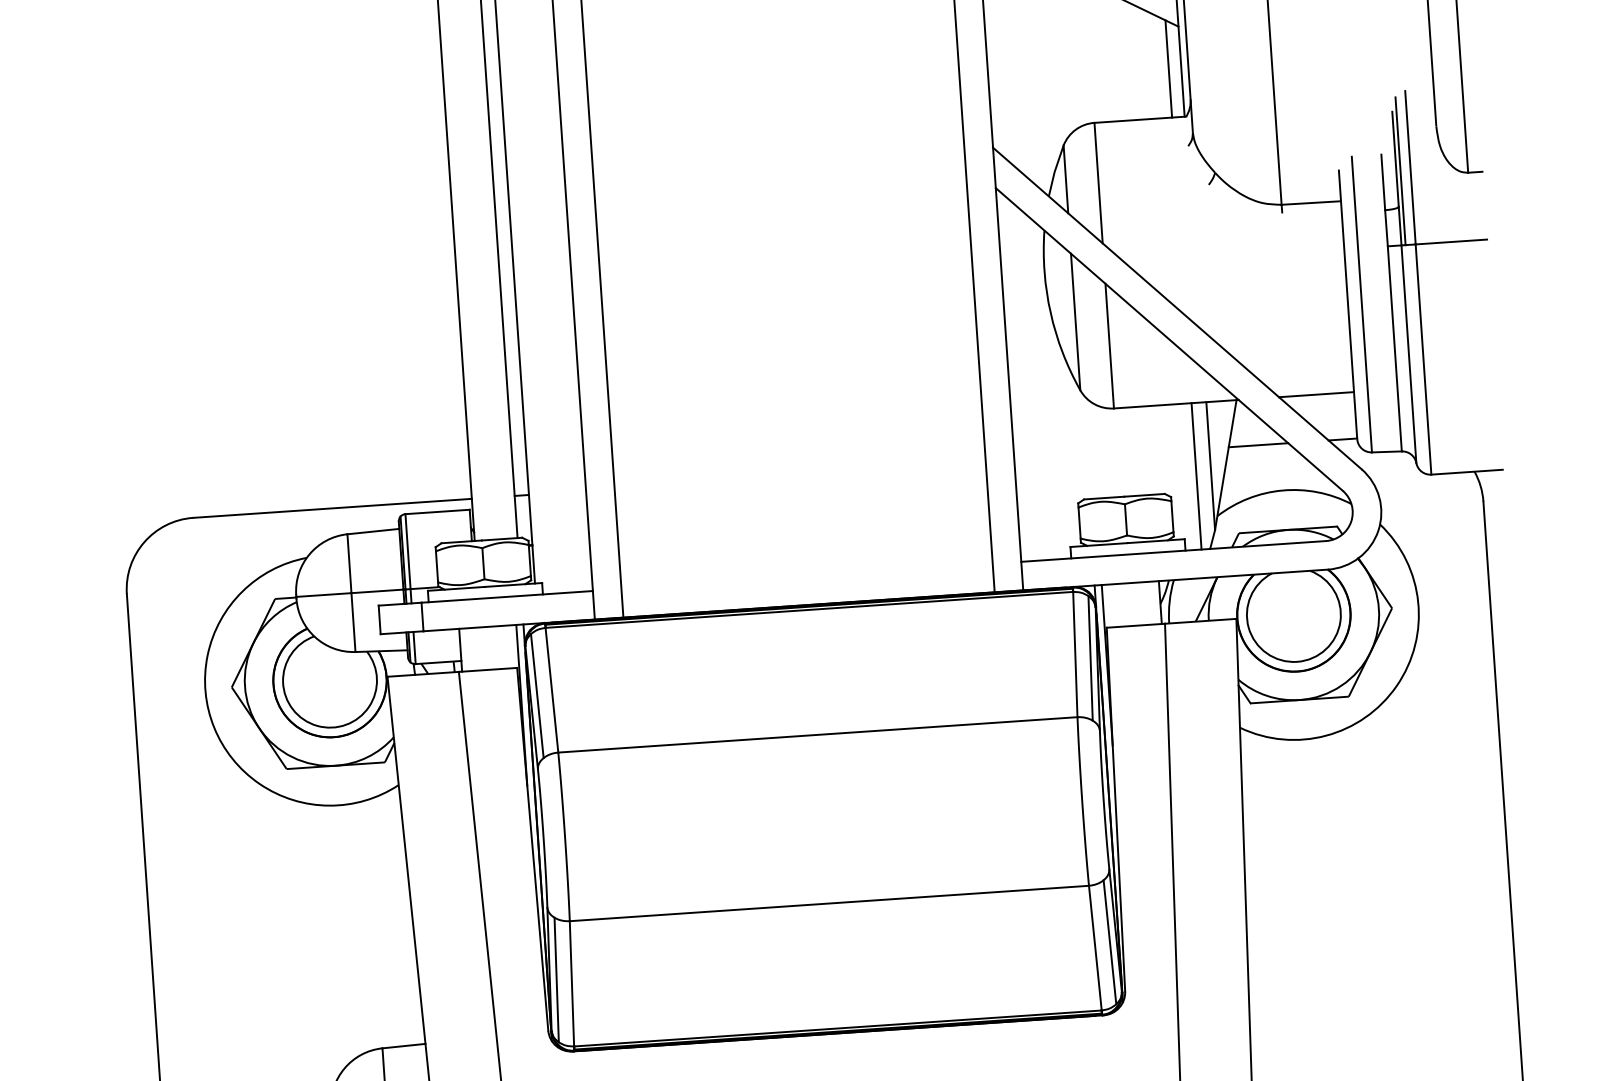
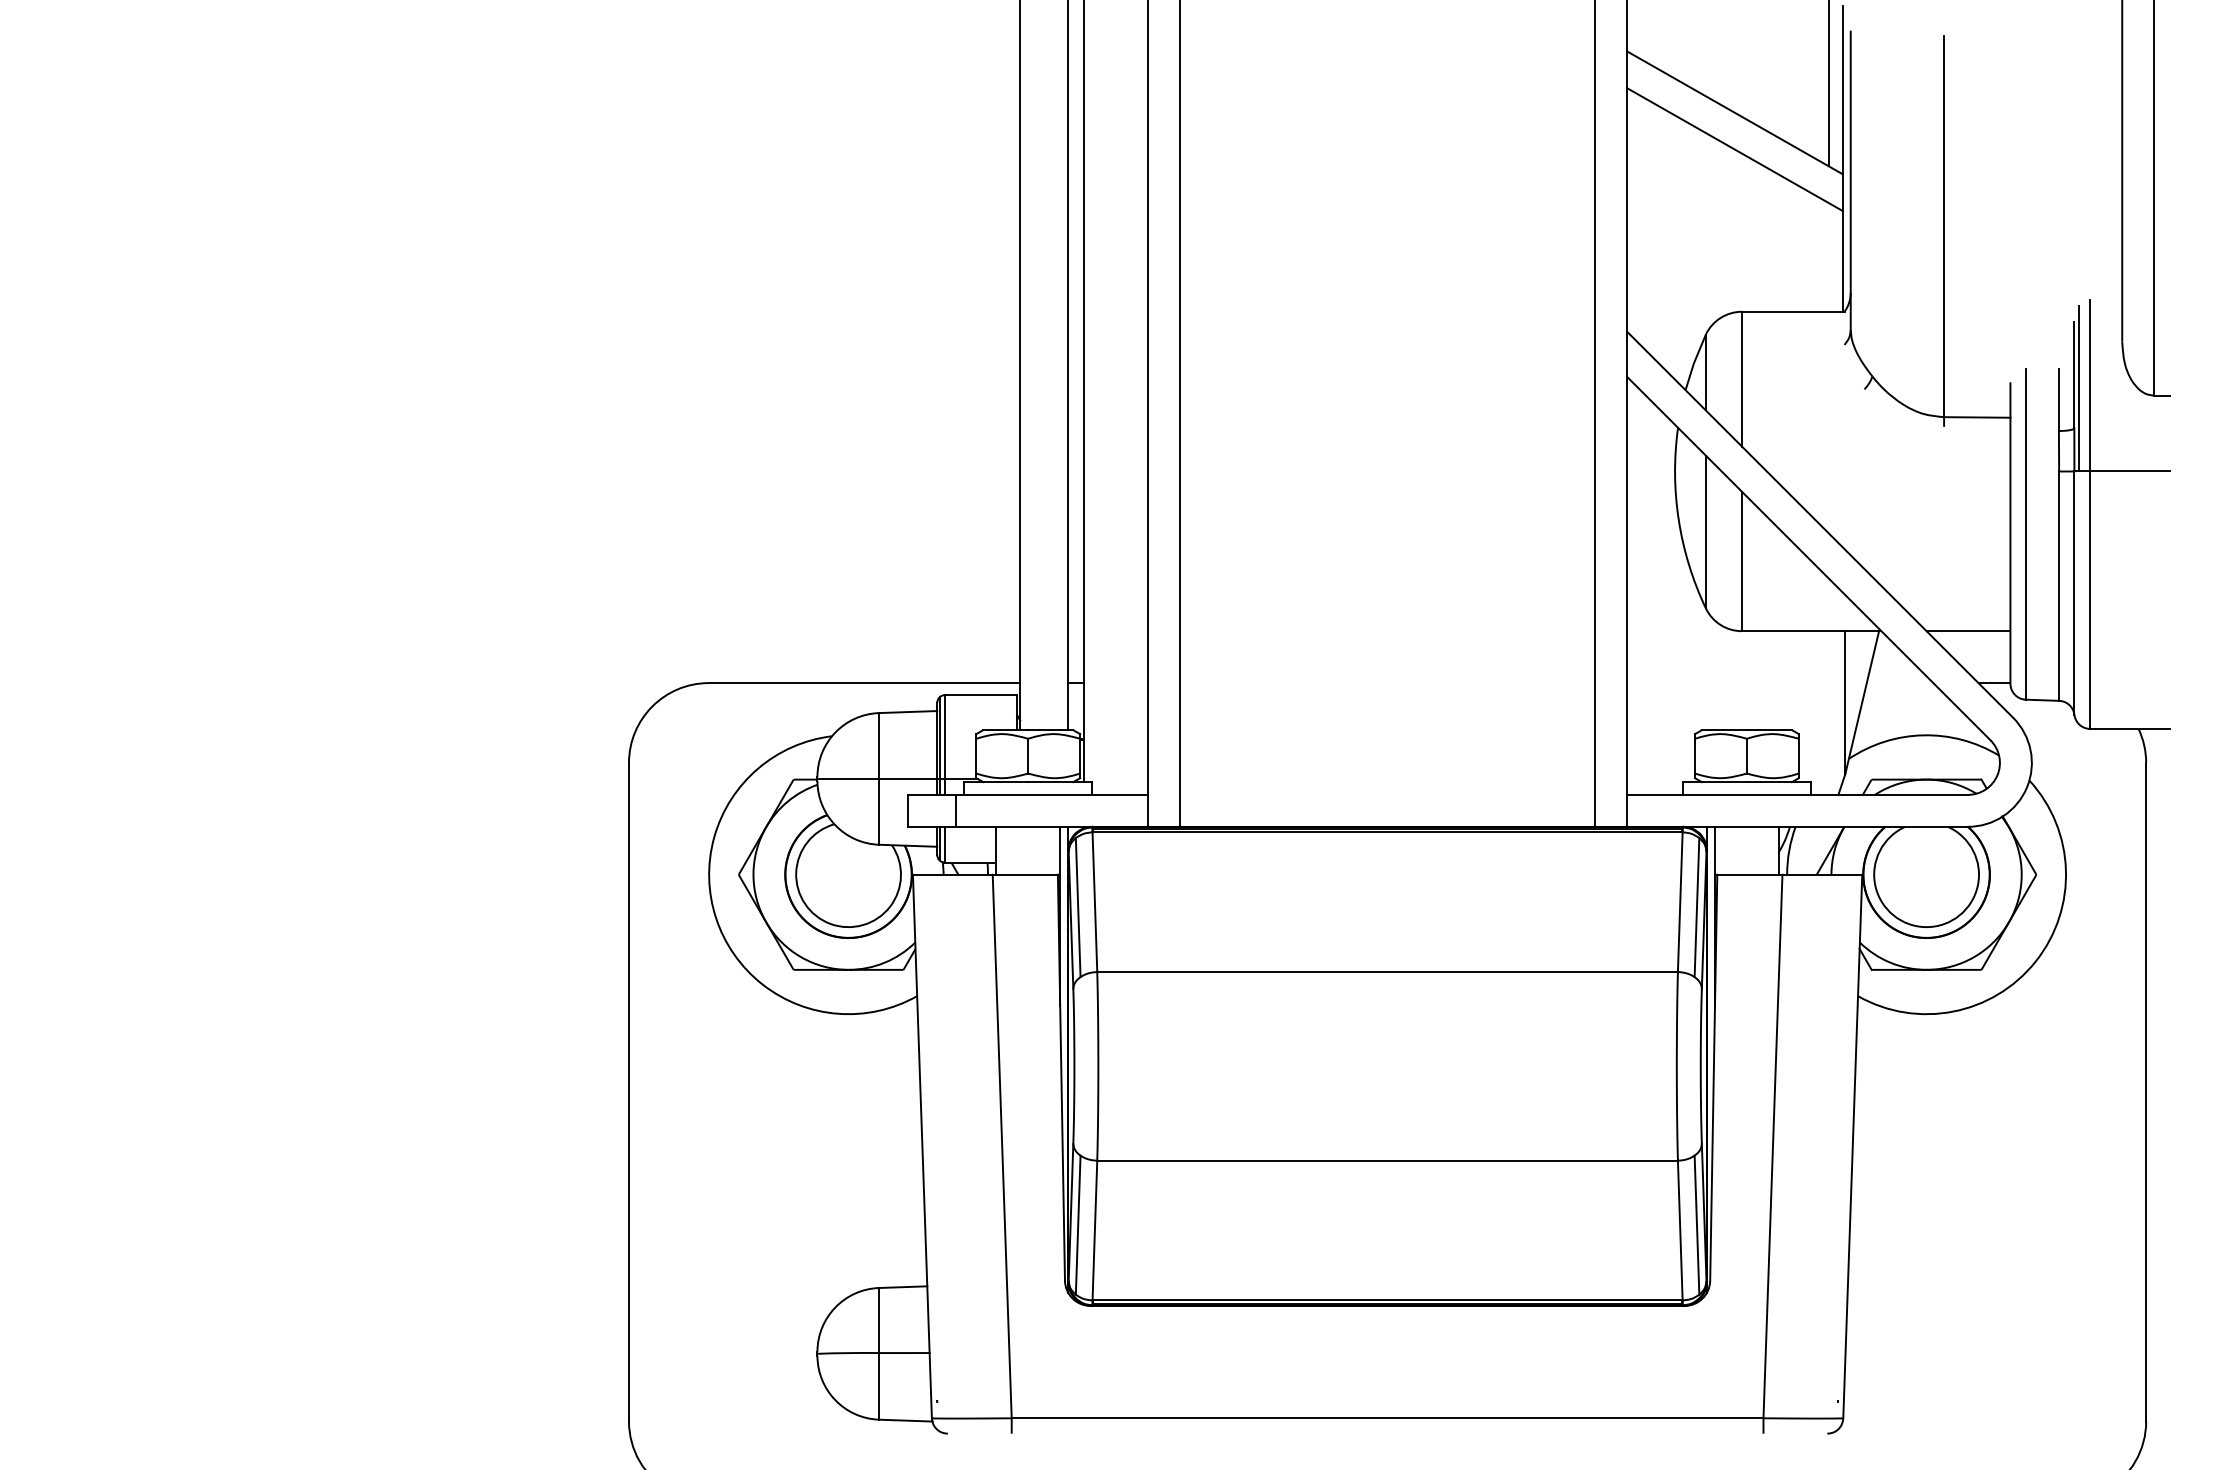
line: (1168, 69) -> (1828, 257), removed
line: (1258, 445) -> (1899, 683), removed
line: (1196, 475) -> (1828, 712), removed

